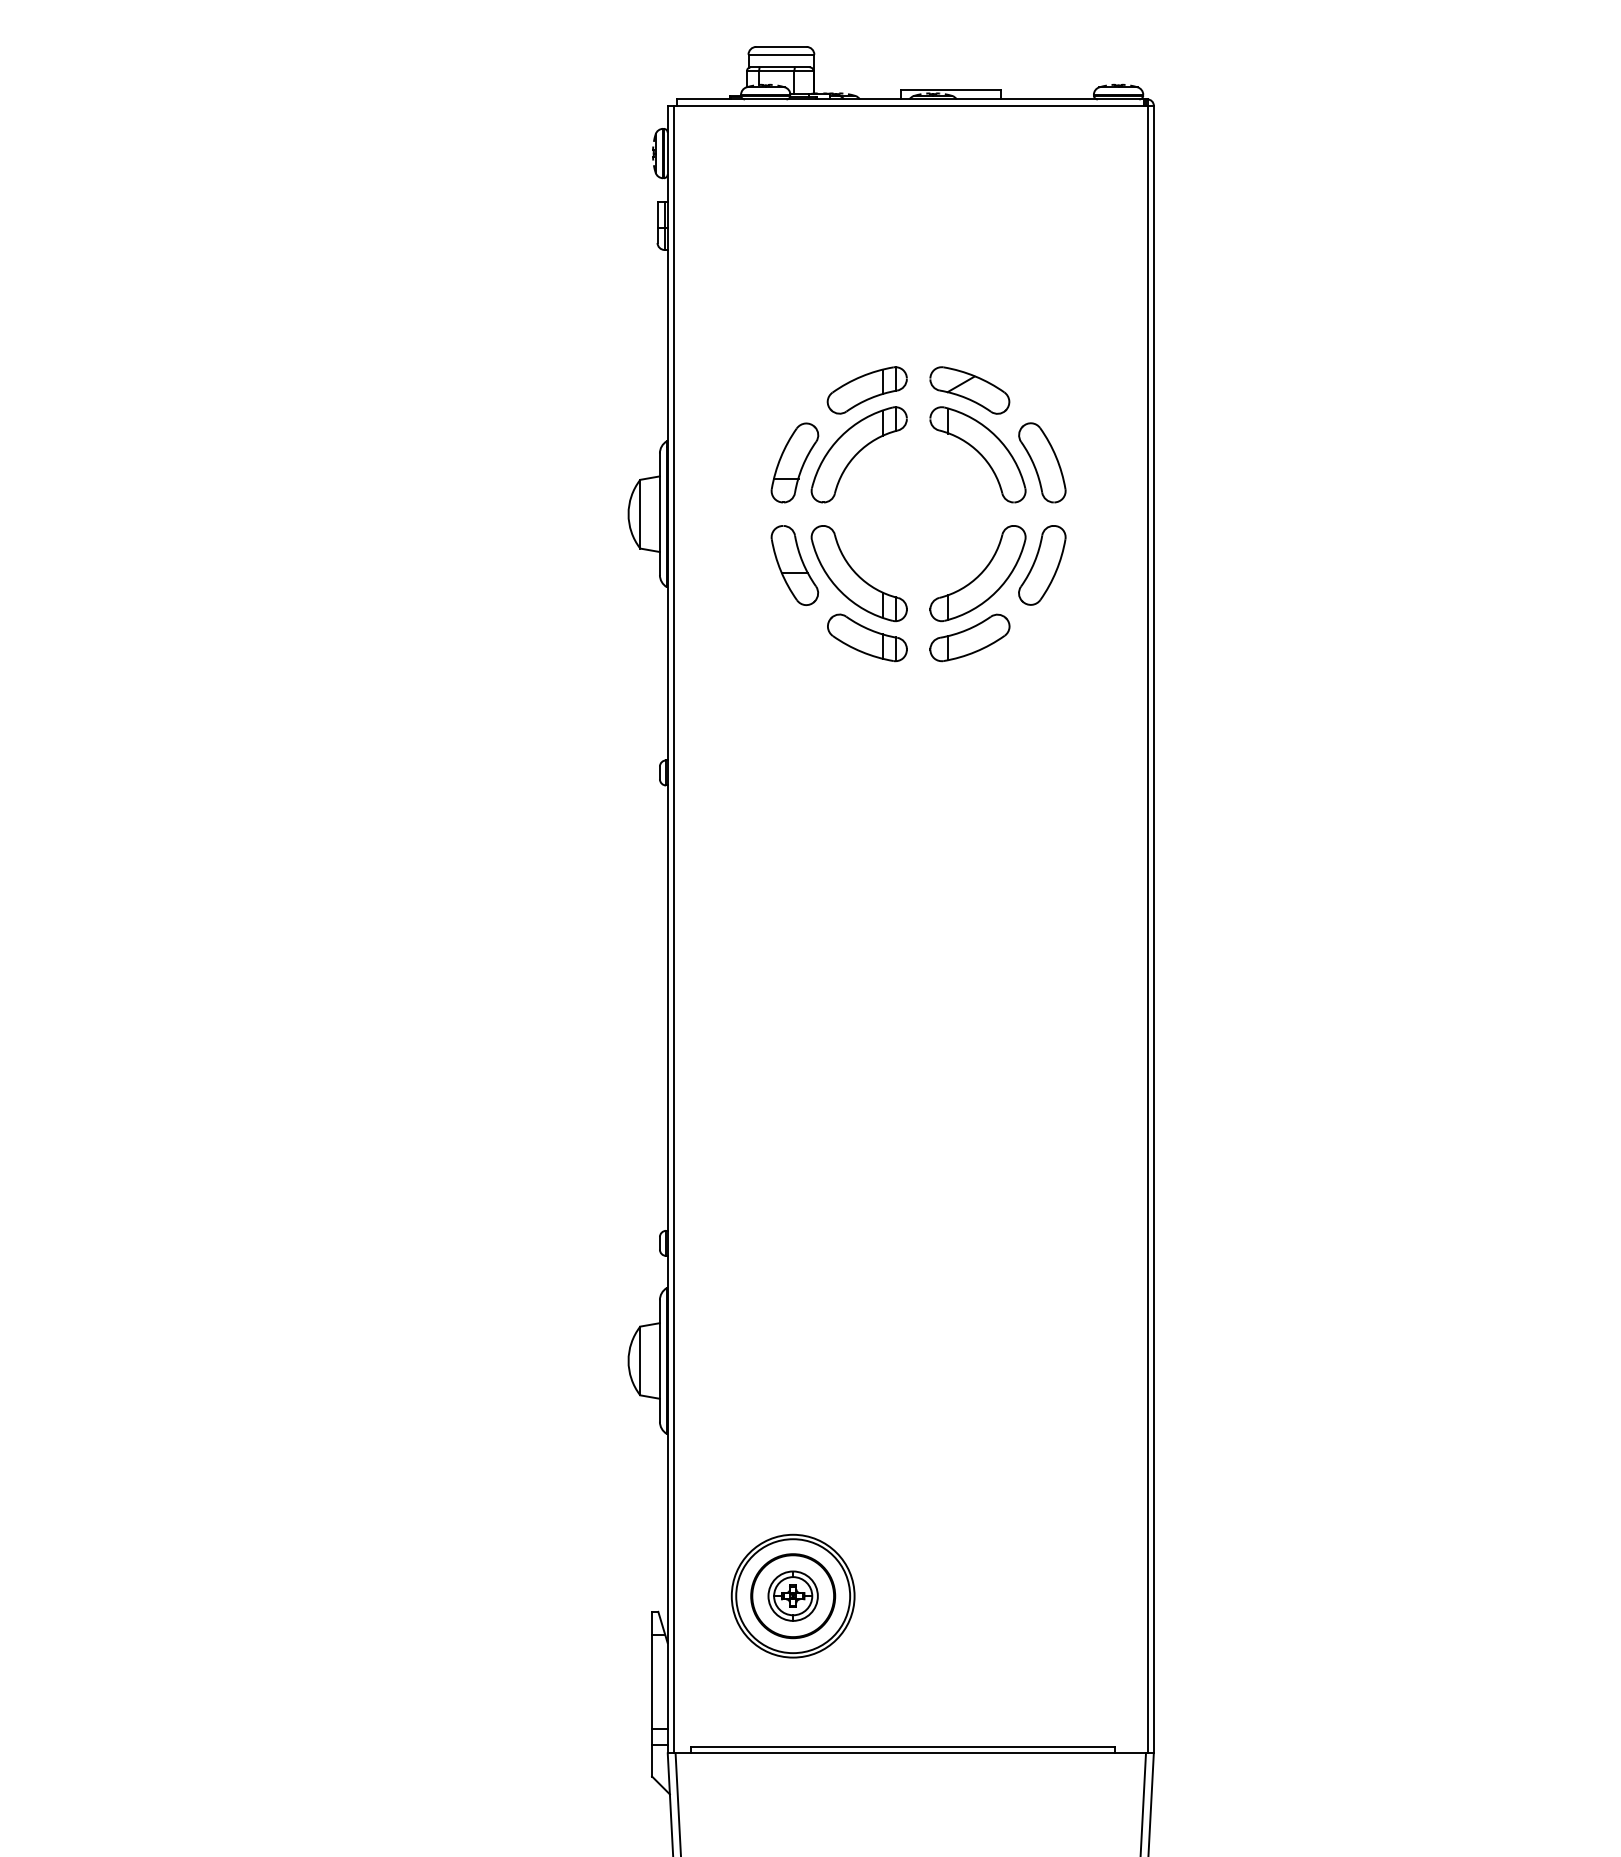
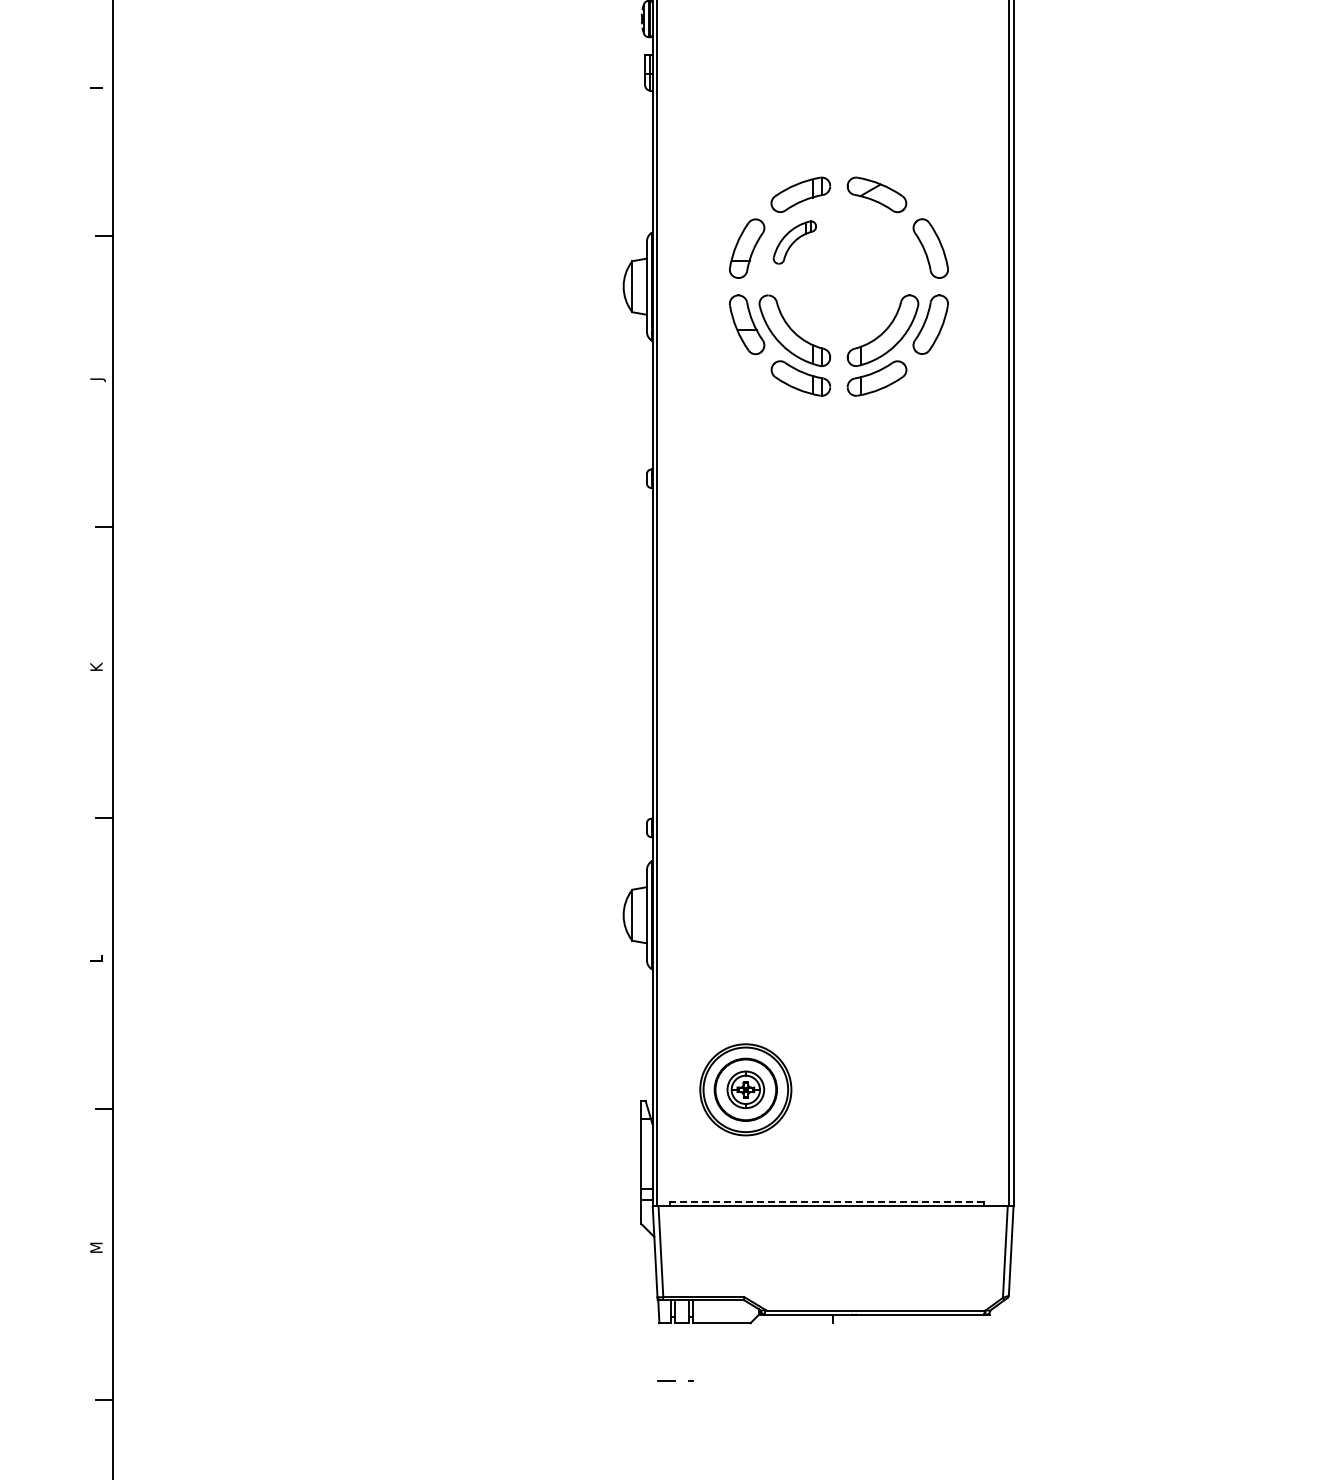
part: (858, 454) -> (794, 242), size x0.6
part: (977, 454) -> (882, 242), removed
line: (901, 1746) -> (826, 1201), solid -> dashed

